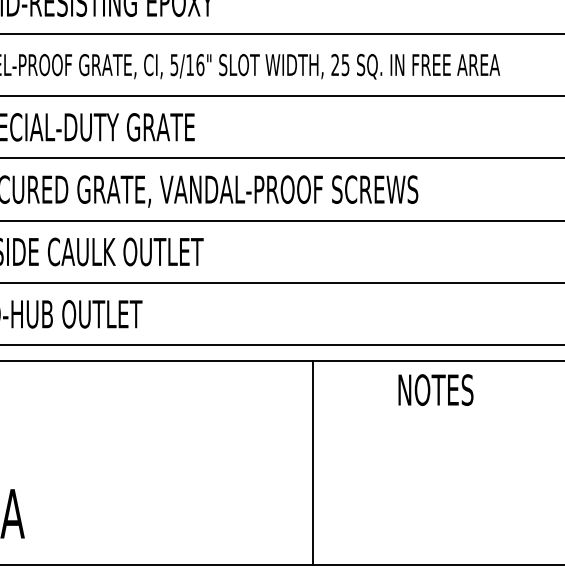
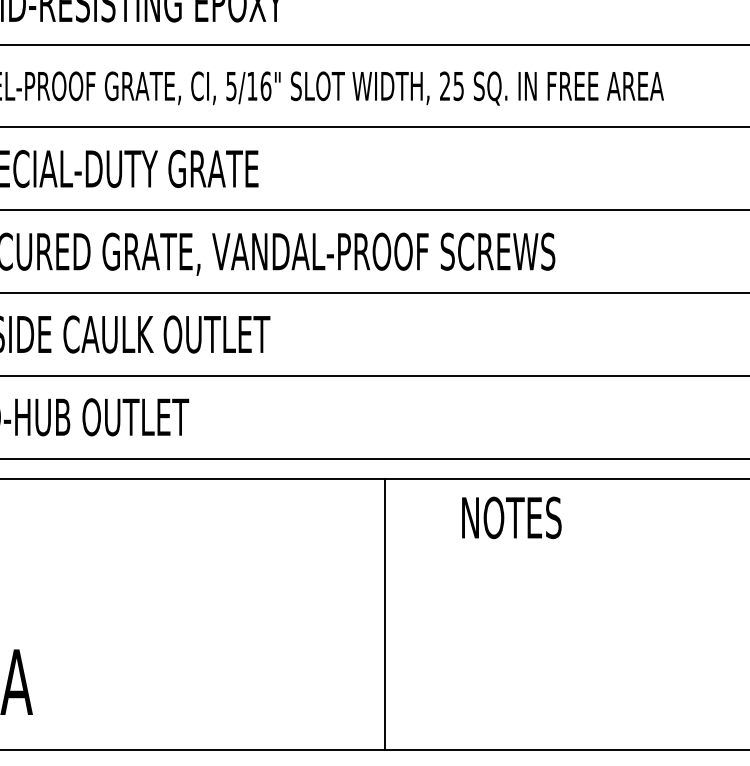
text: (435, 389) -> (511, 517), moved
line: (313, 462) -> (384, 614), moved

